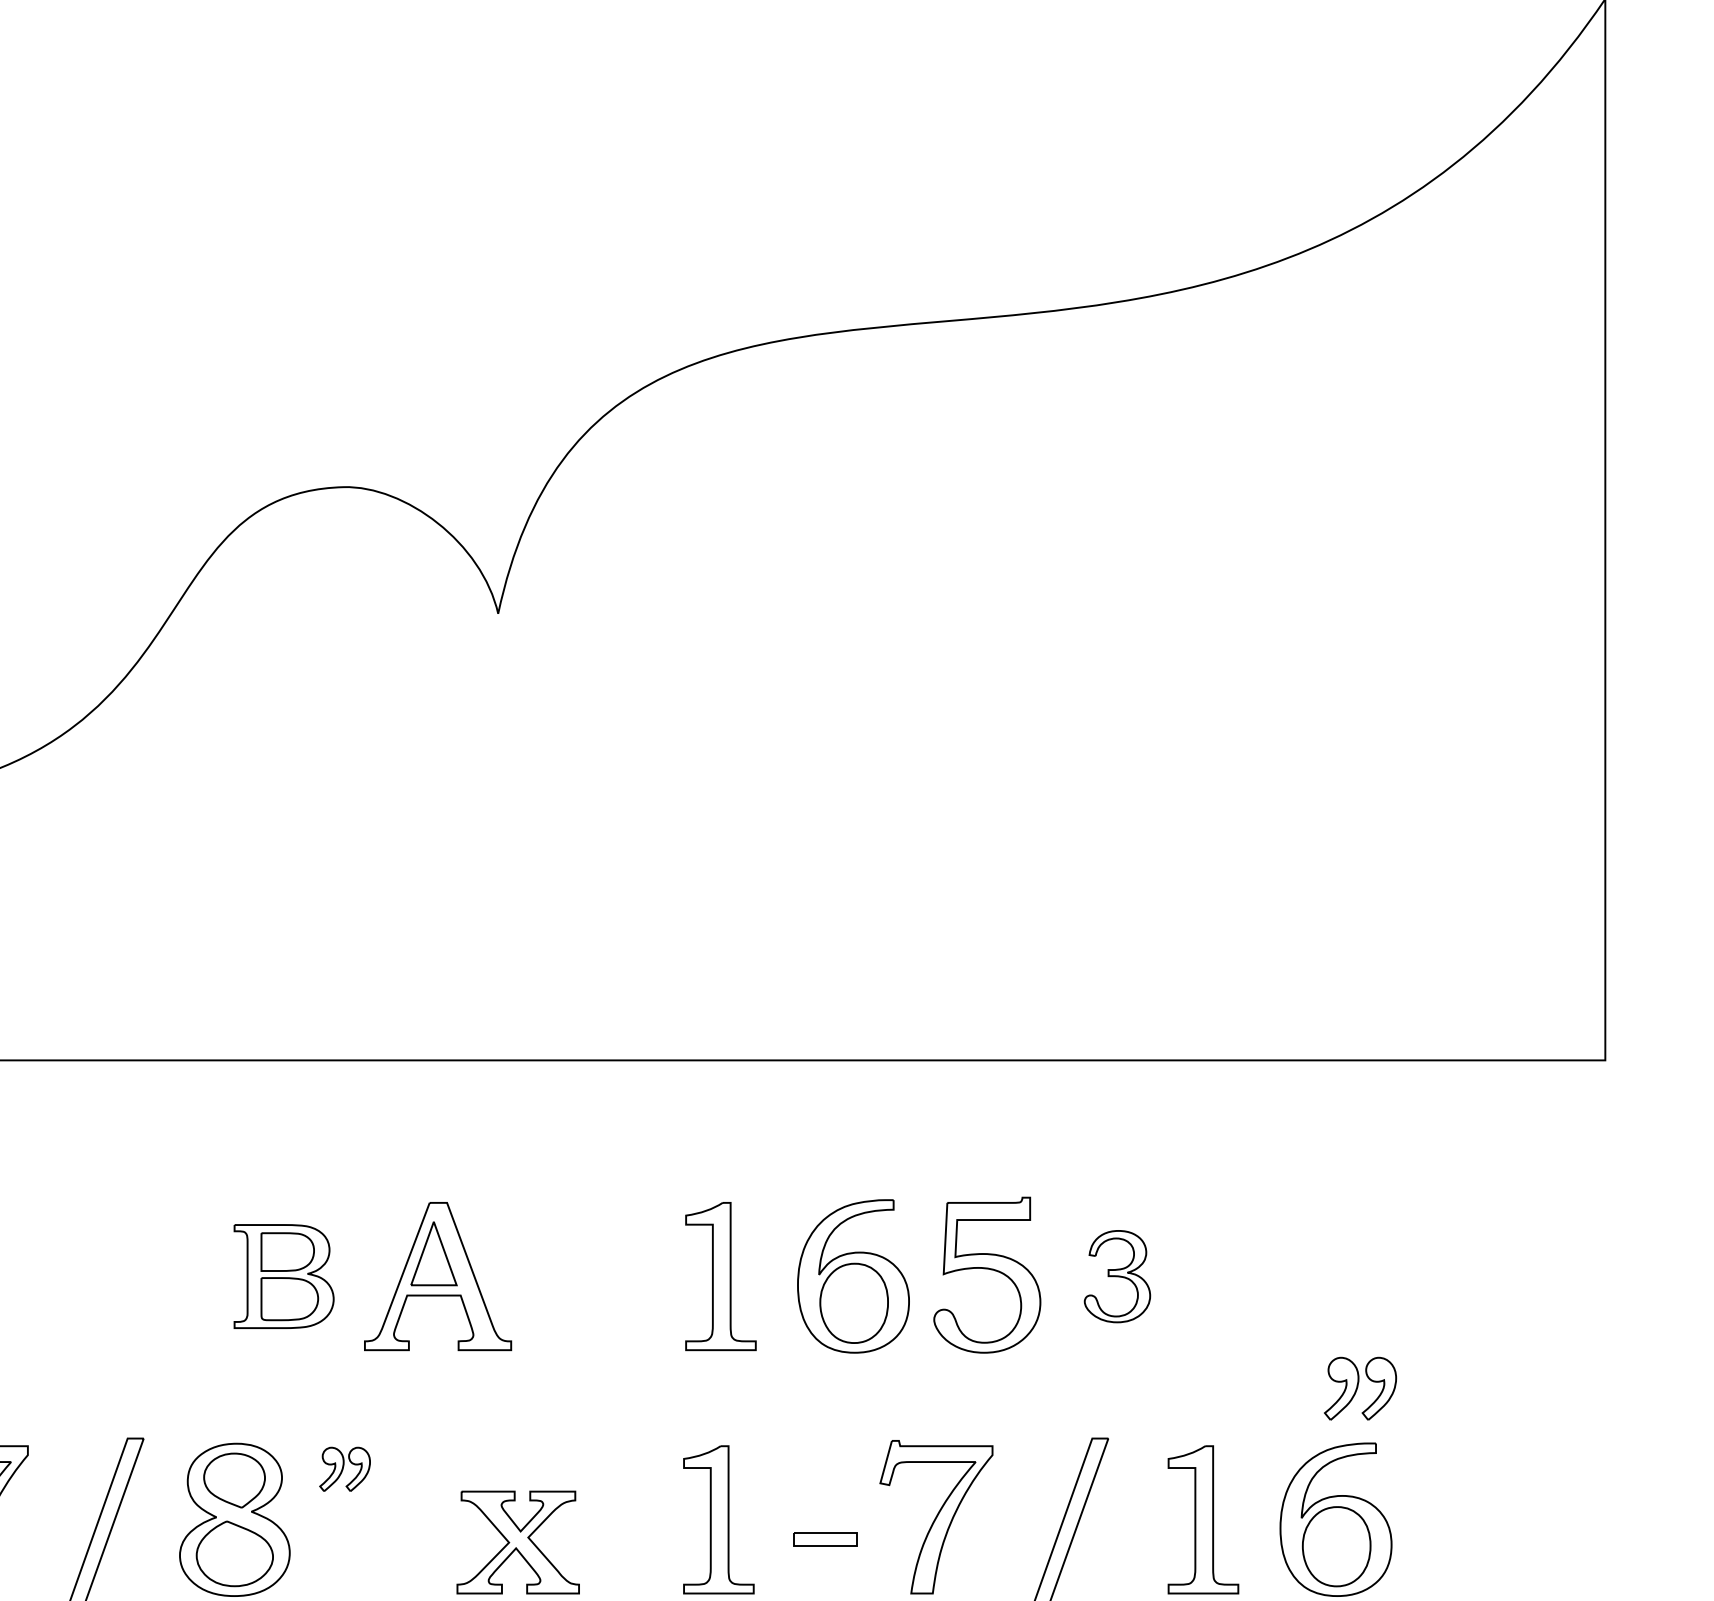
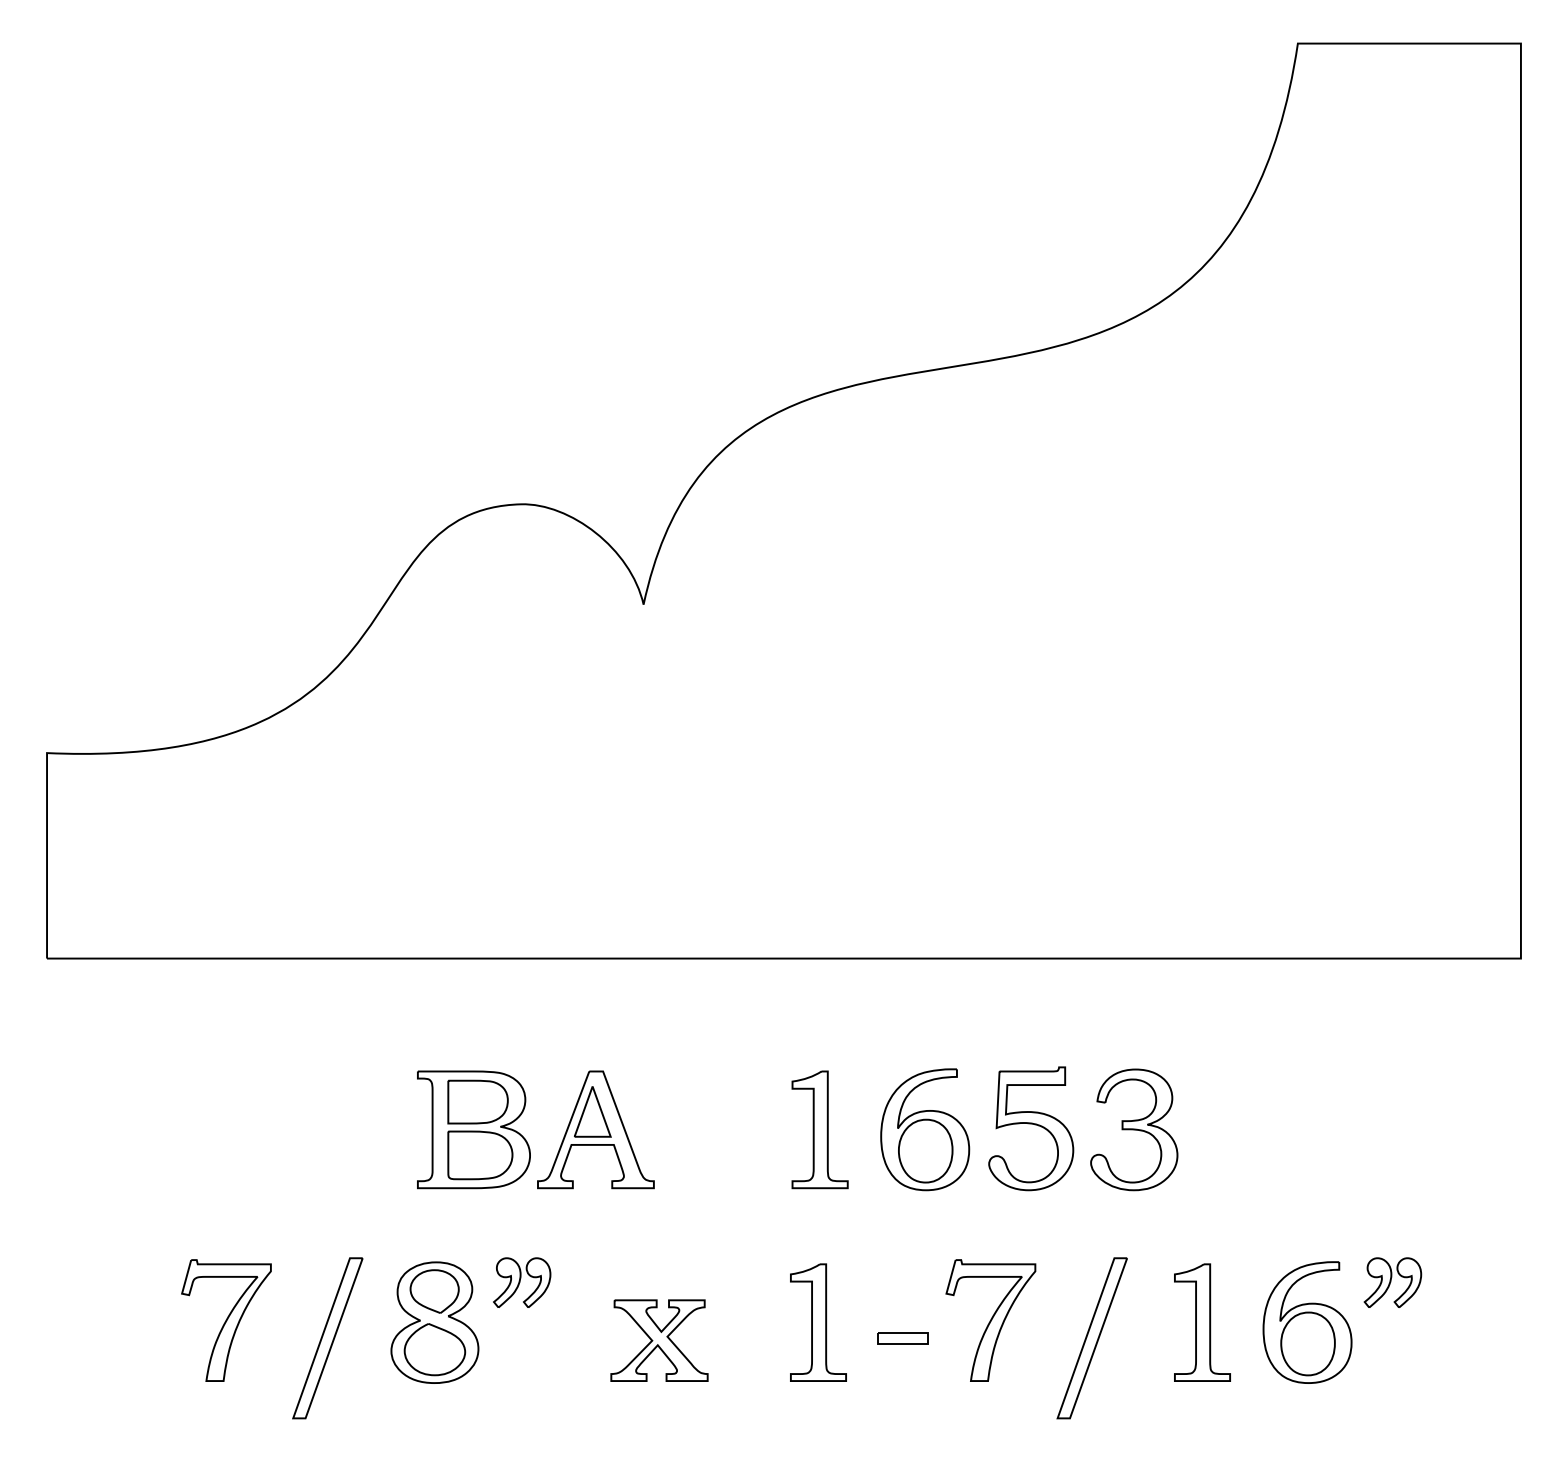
part: (283, 1276) -> (473, 1129), size x1.43
part: (1117, 1276) -> (1134, 1129), size x1.67
part: (1359, 1388) -> (1392, 1282), moved
part: (345, 1469) -> (522, 1282), size x1.43

